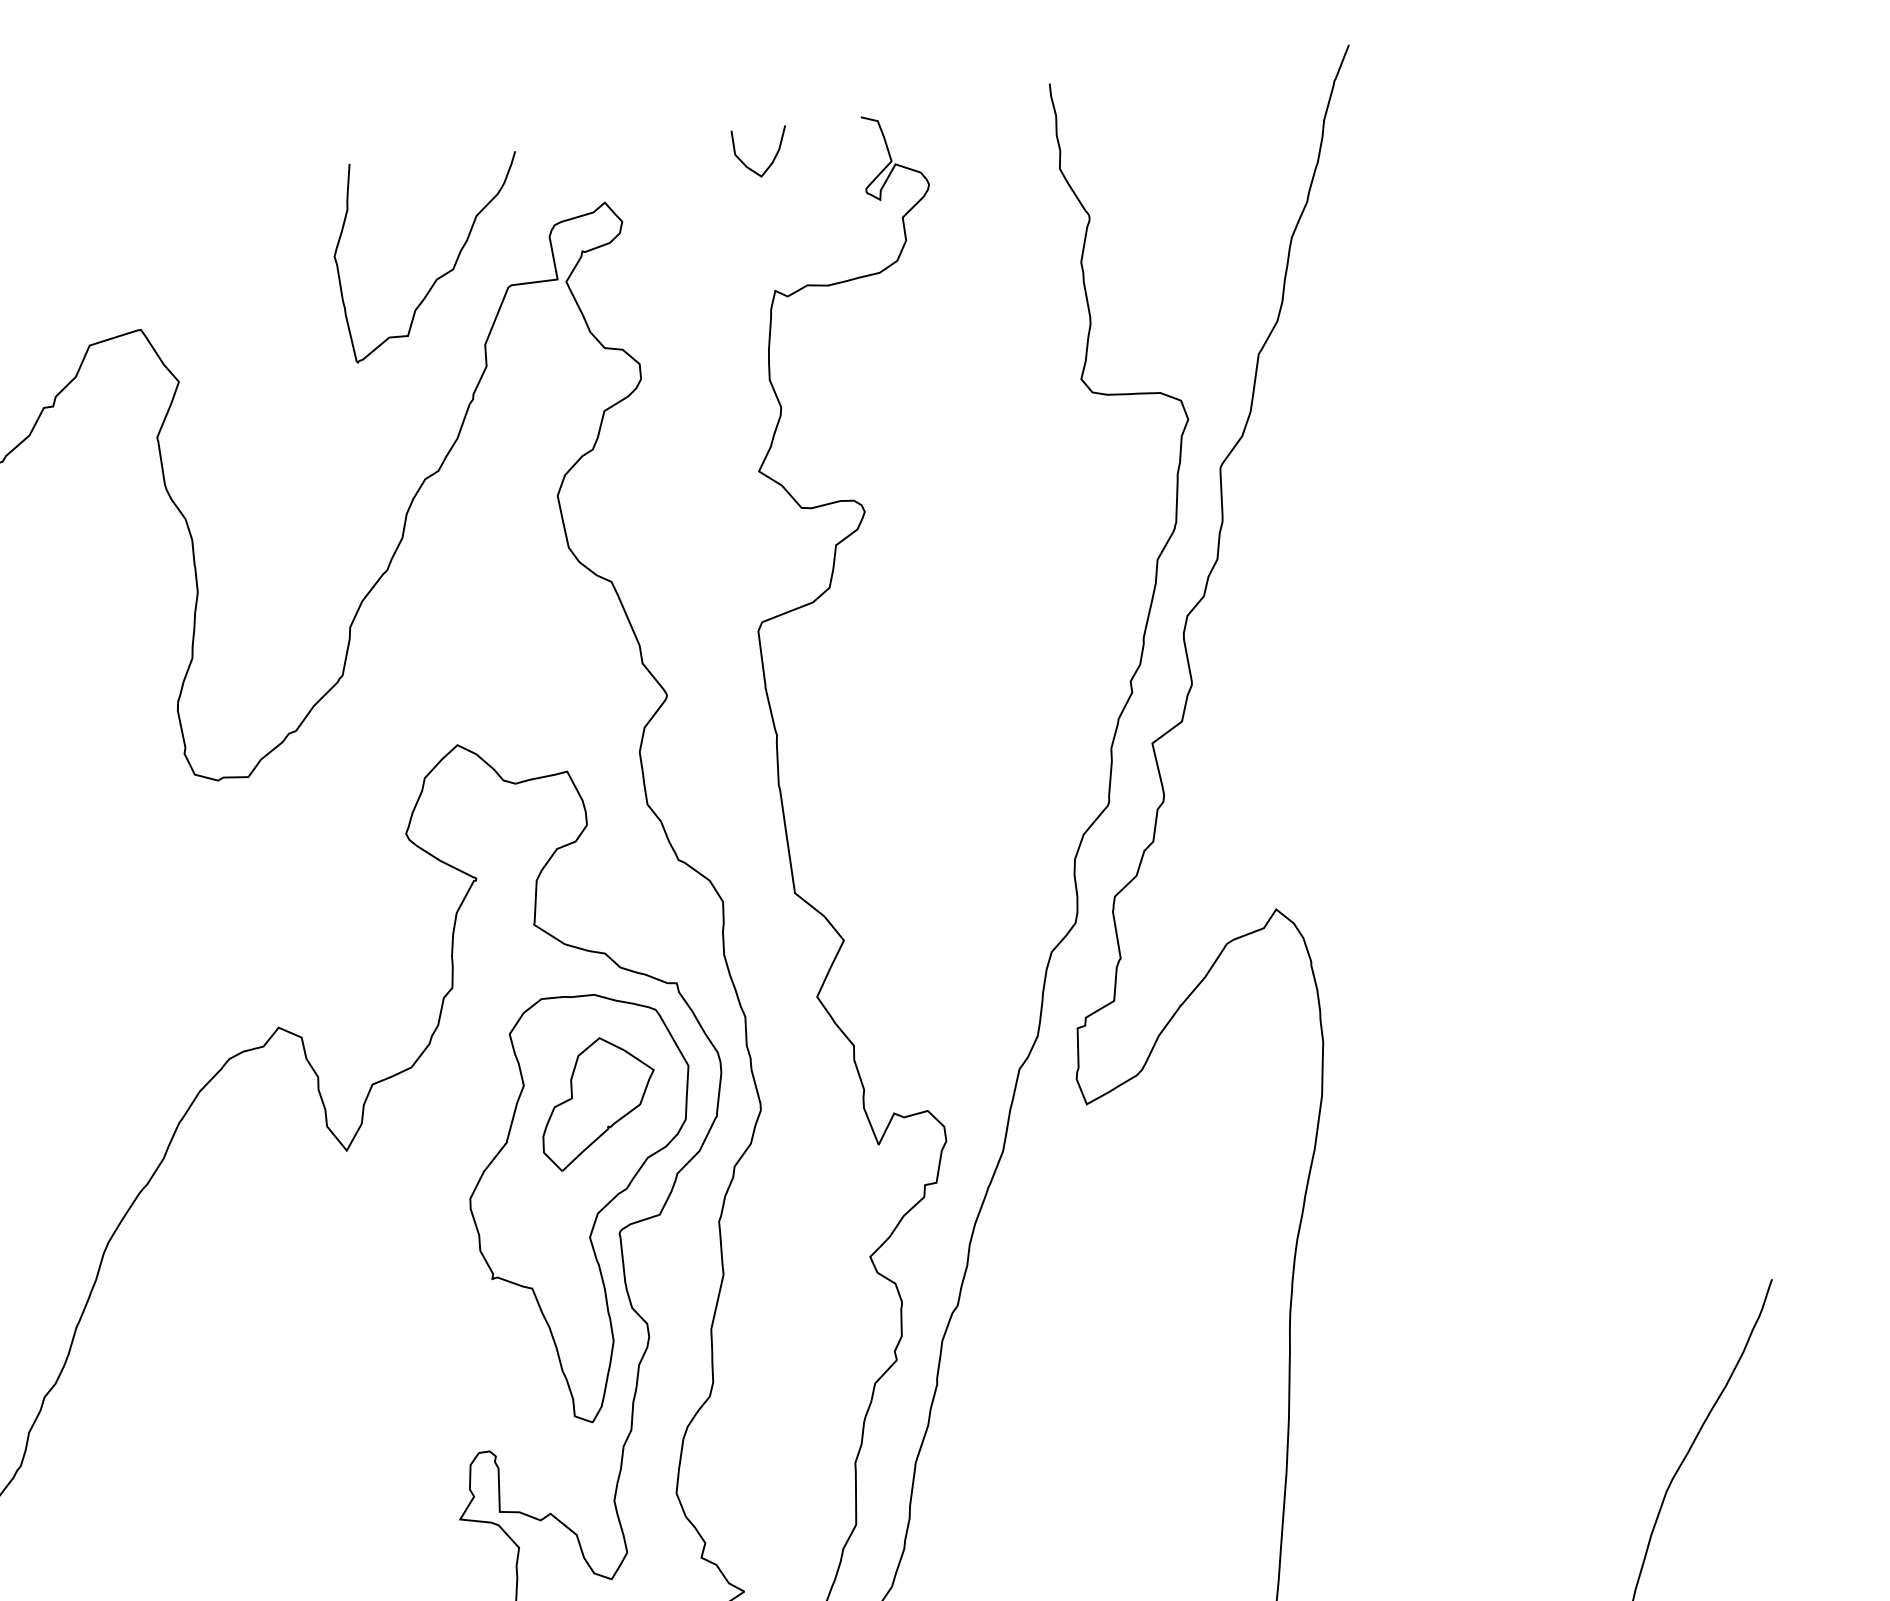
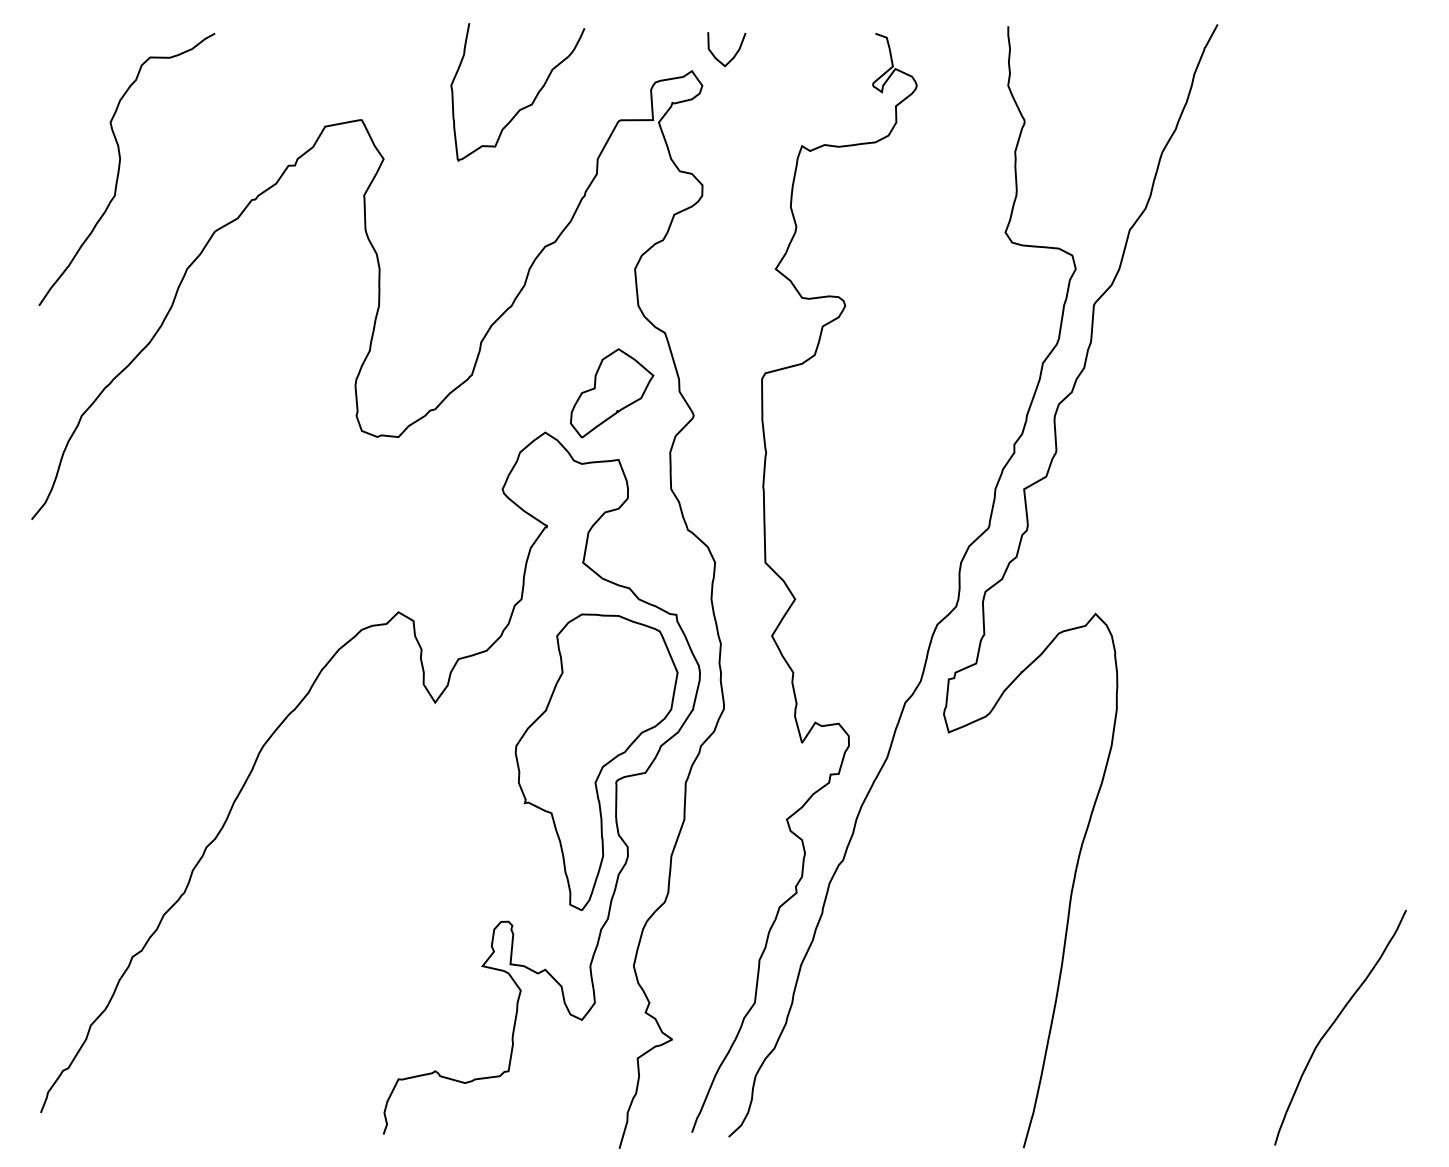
curve: (772, 158) -> (734, 54), moved
curve: (440, 275) -> (522, 107), moved
part: (598, 1102) -> (612, 393), moved

